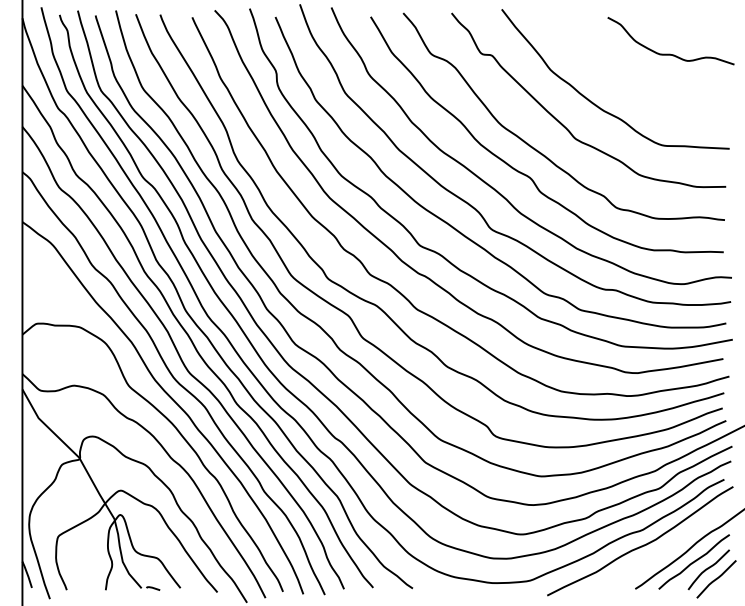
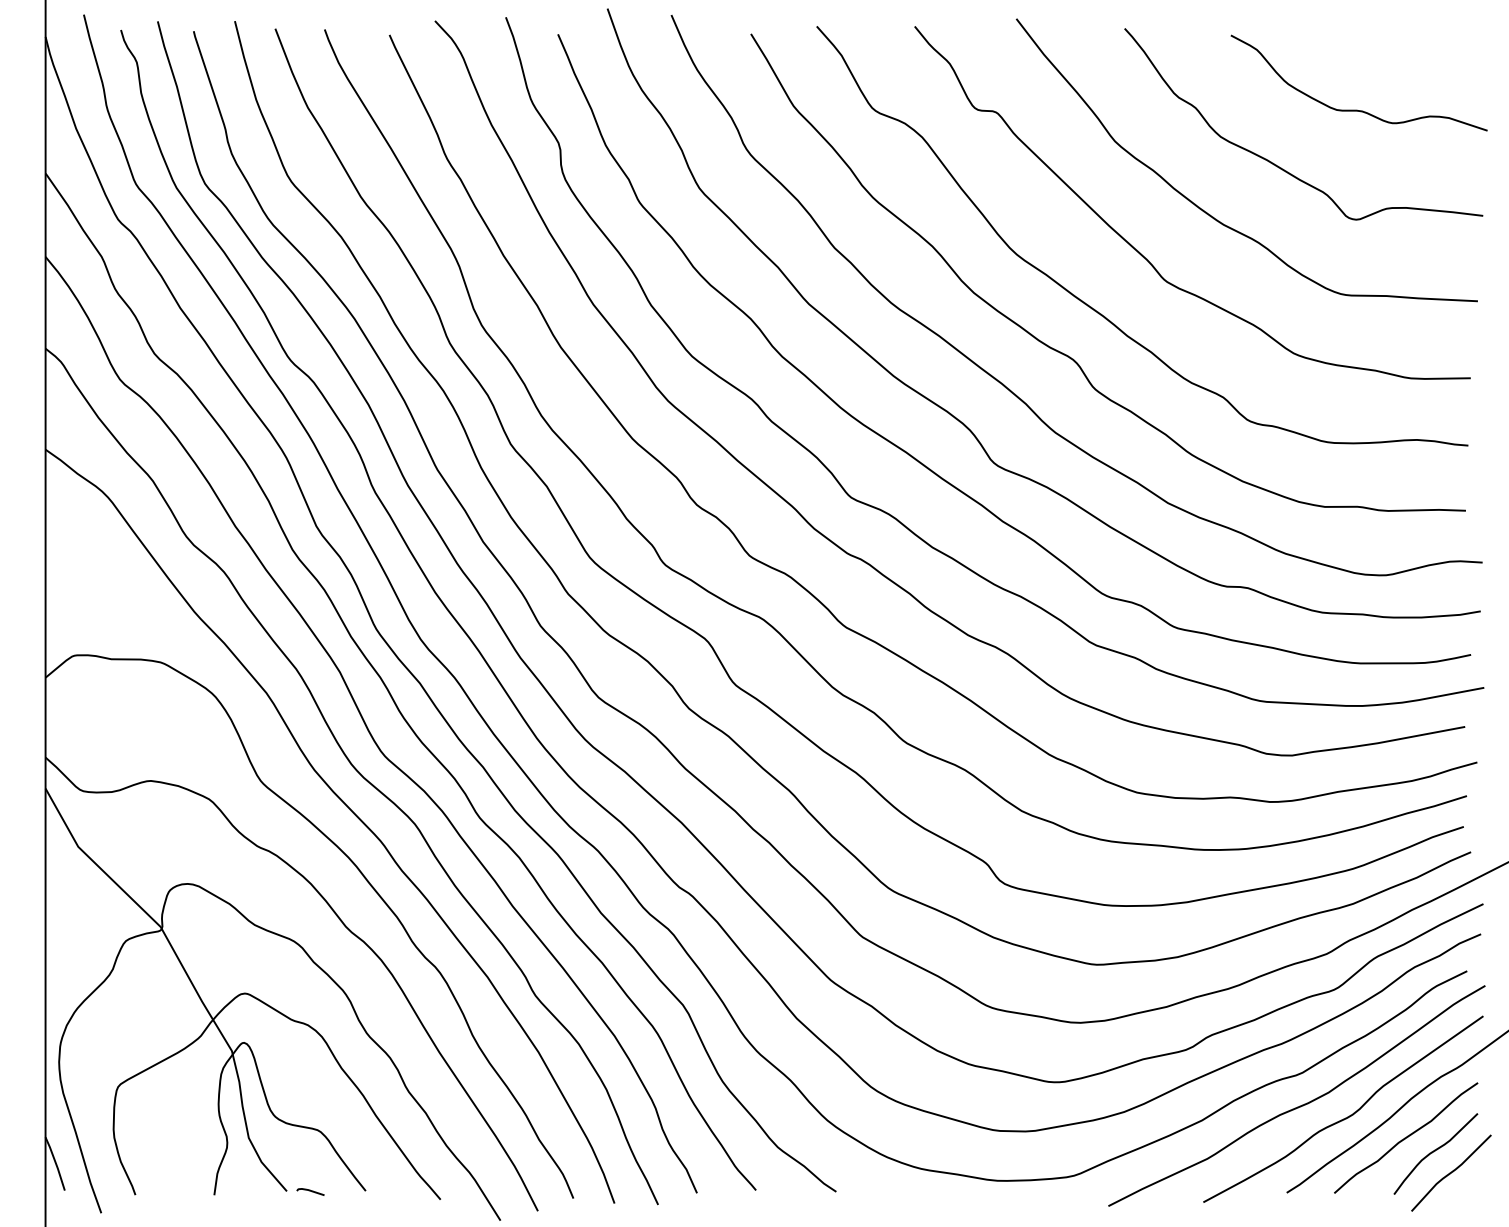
curve: (633, 82) -> (1283, 166), added
curve: (665, 550) -> (1347, 1114), added

